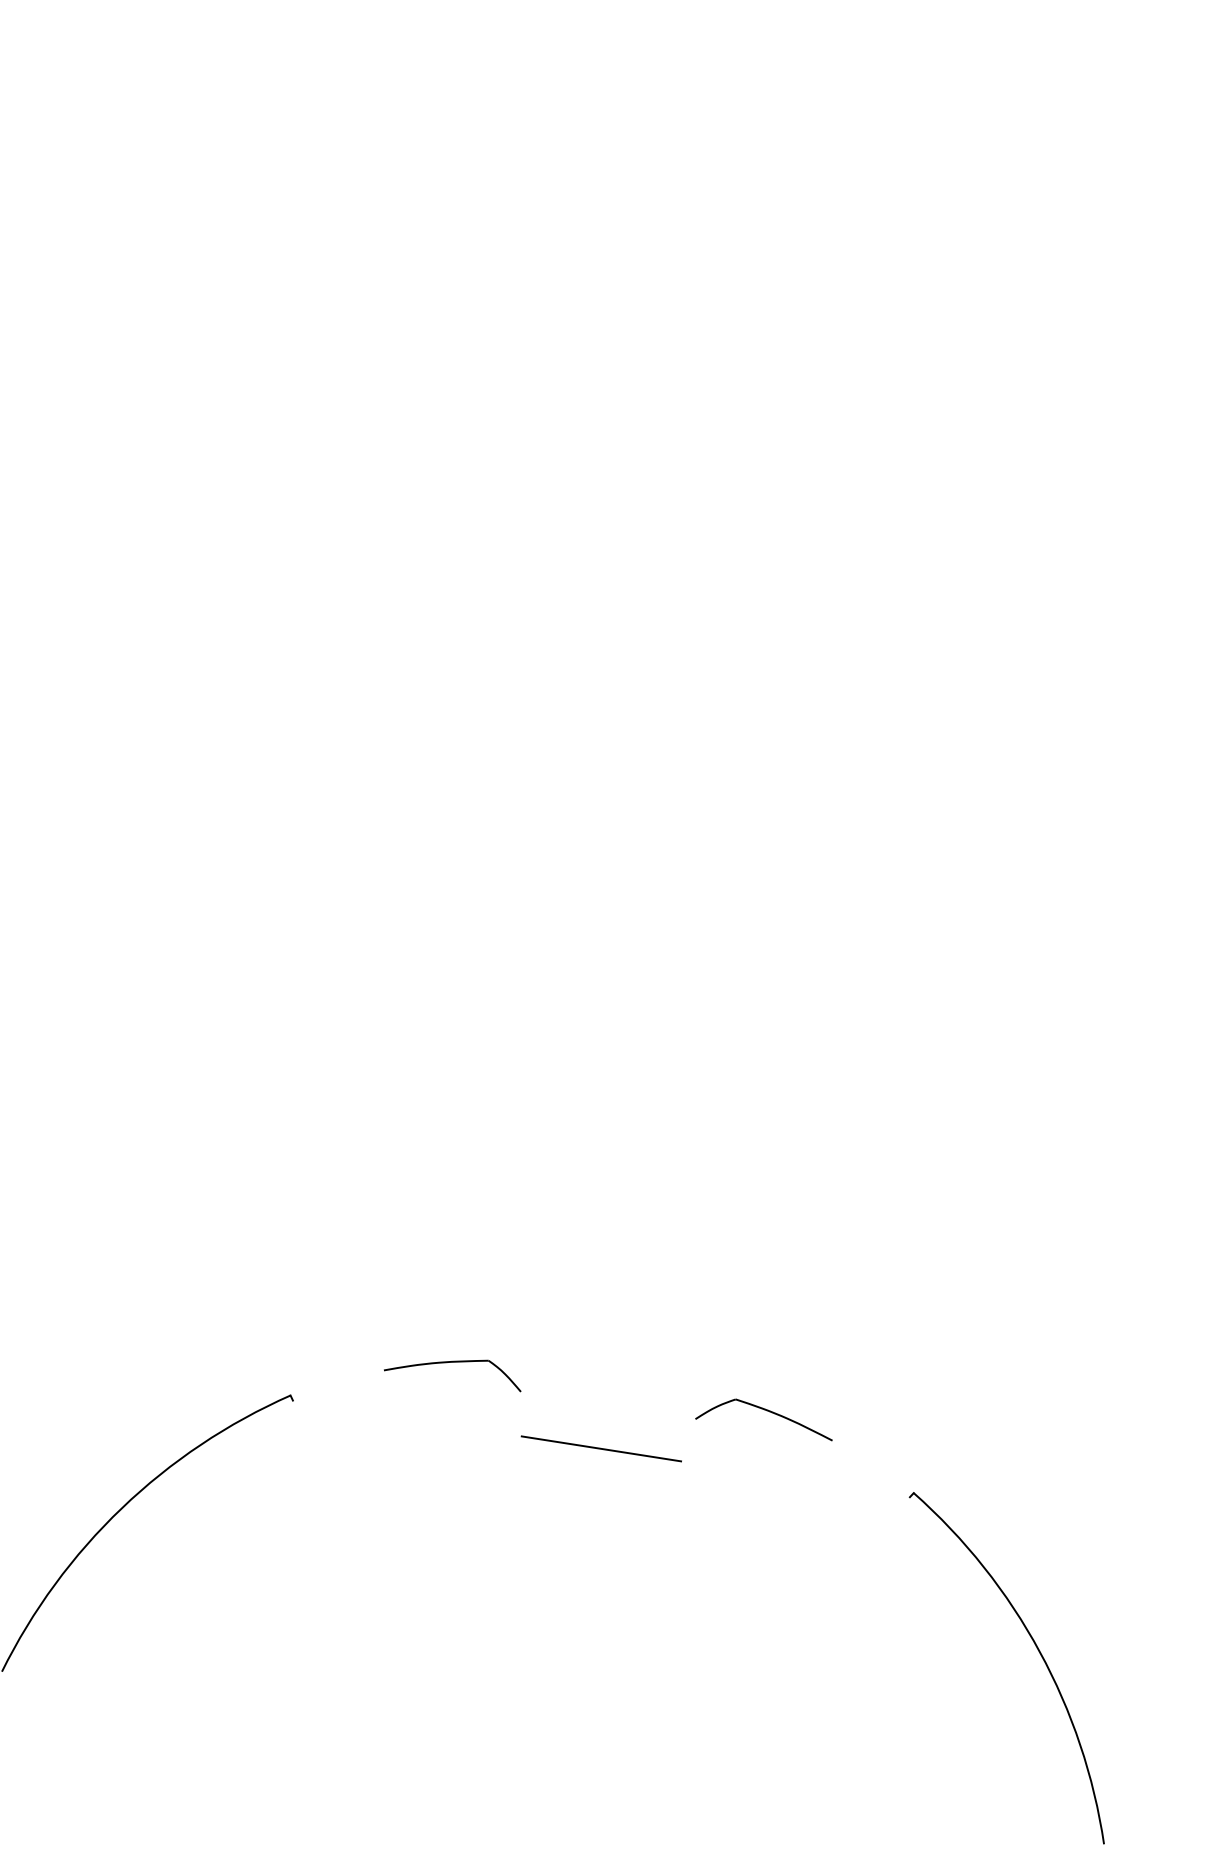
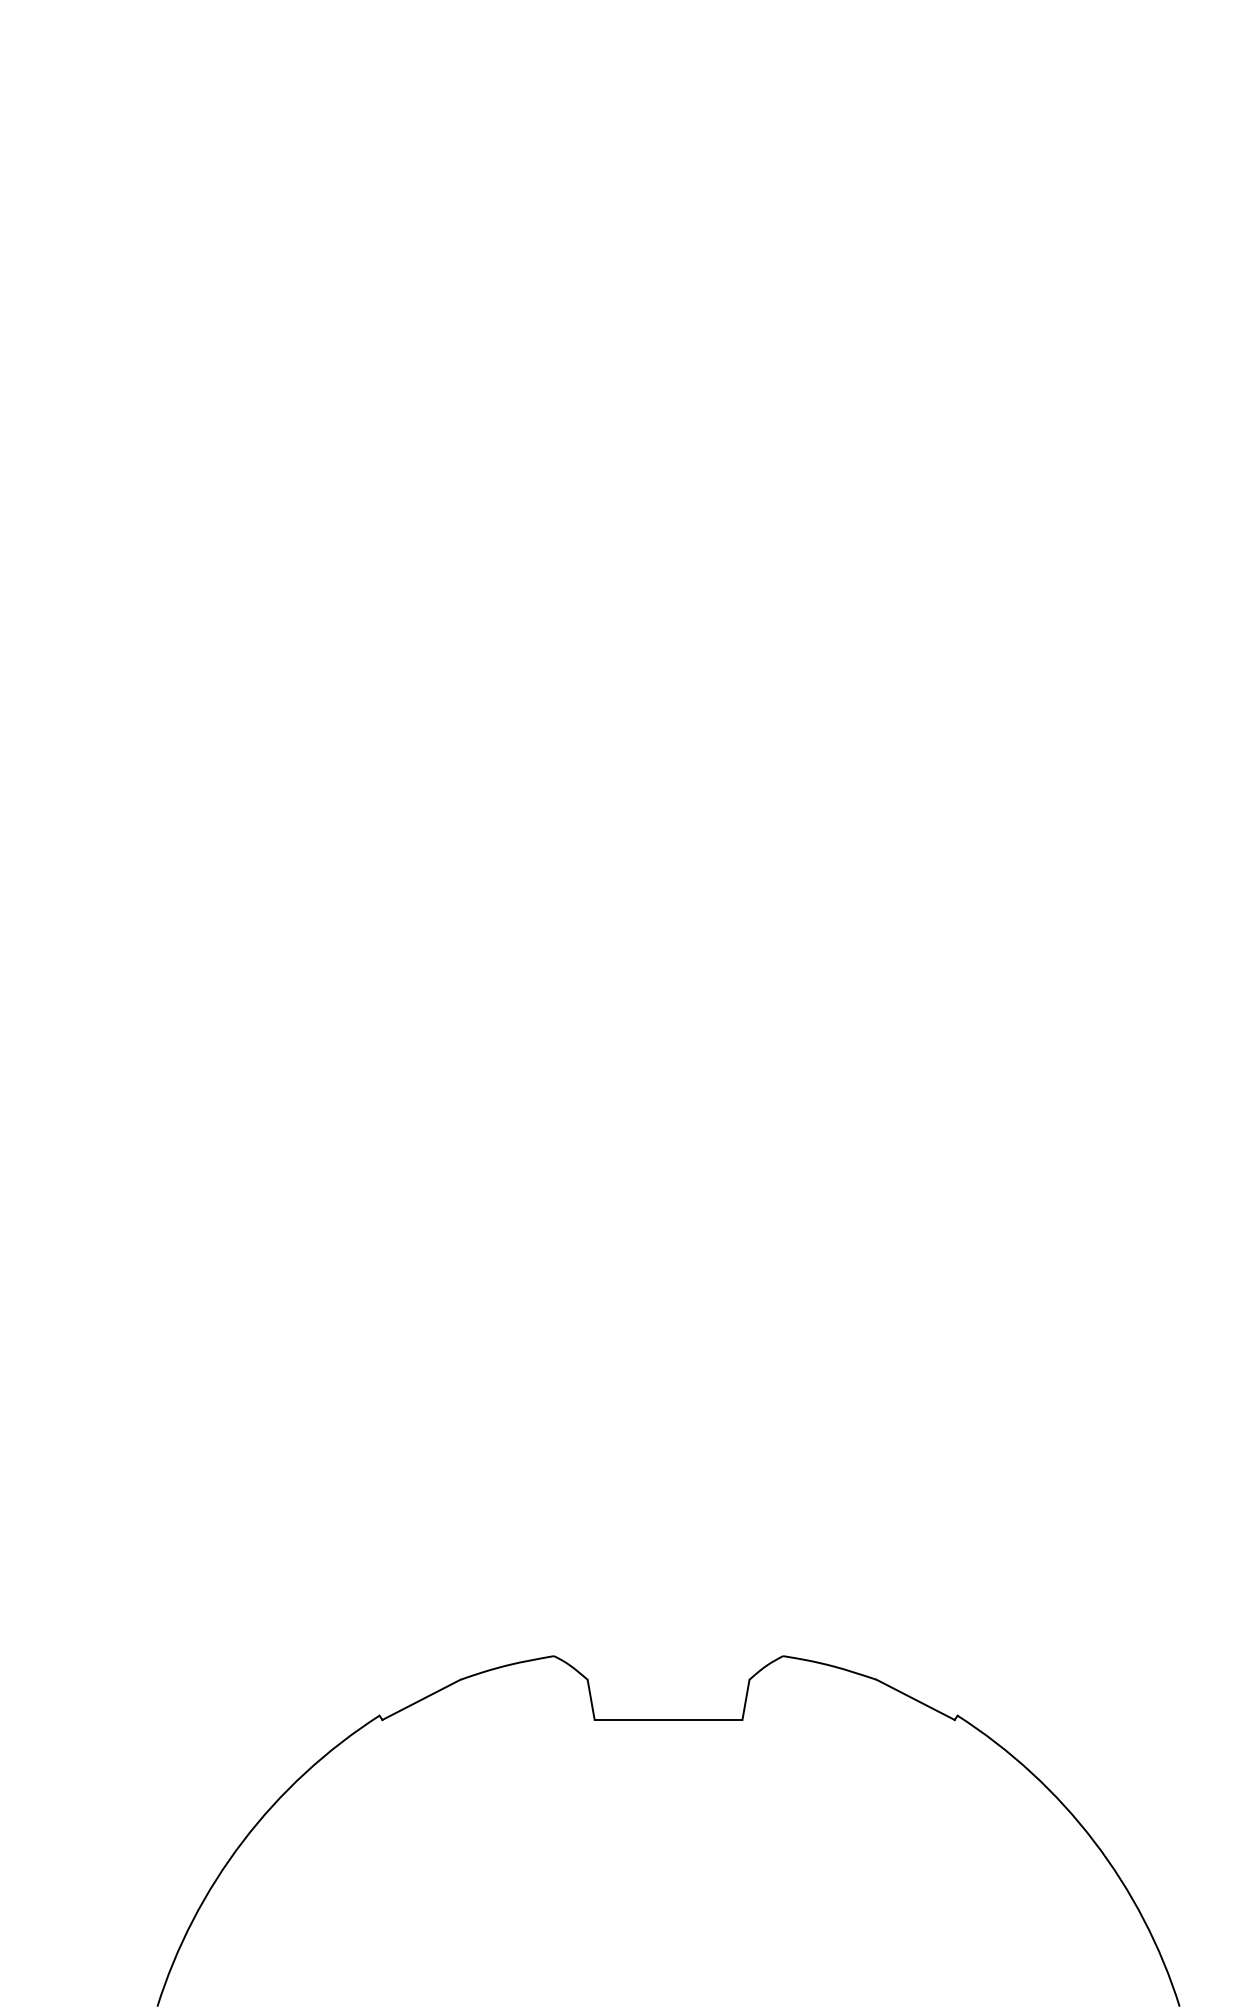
line: (338, 1385) -> (421, 1699), added
line: (520, 1413) -> (590, 1699), added
line: (687, 1439) -> (745, 1699), added
line: (871, 1468) -> (915, 1699), added

